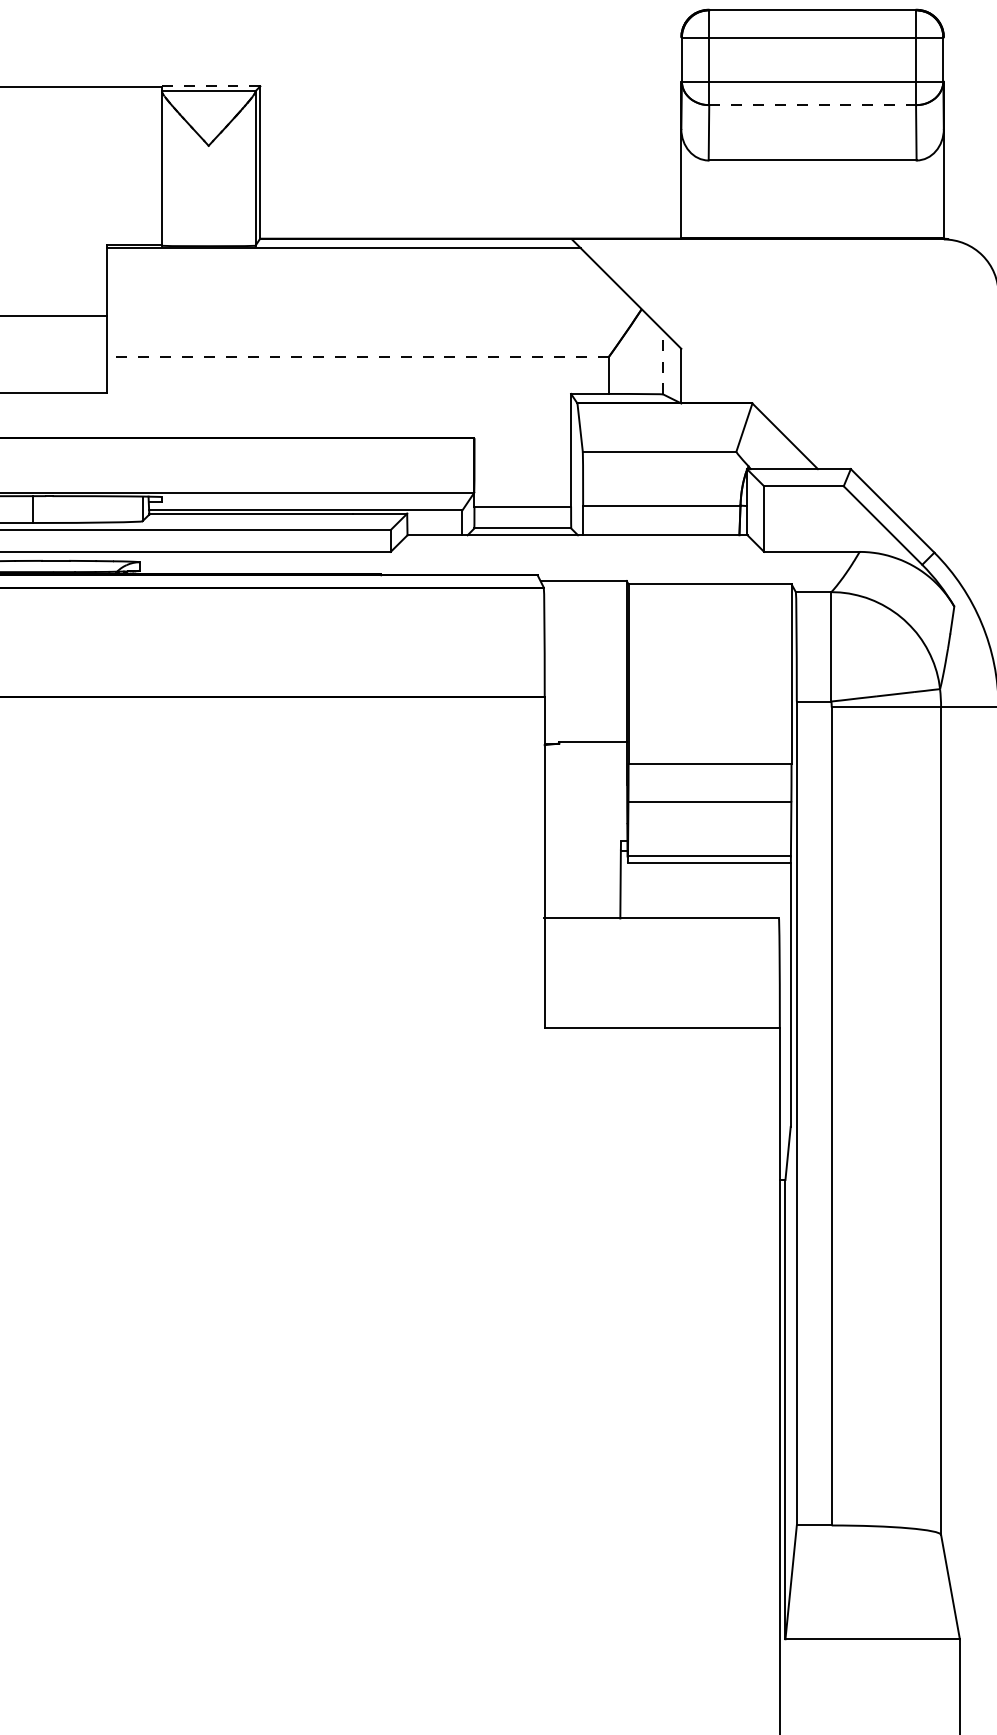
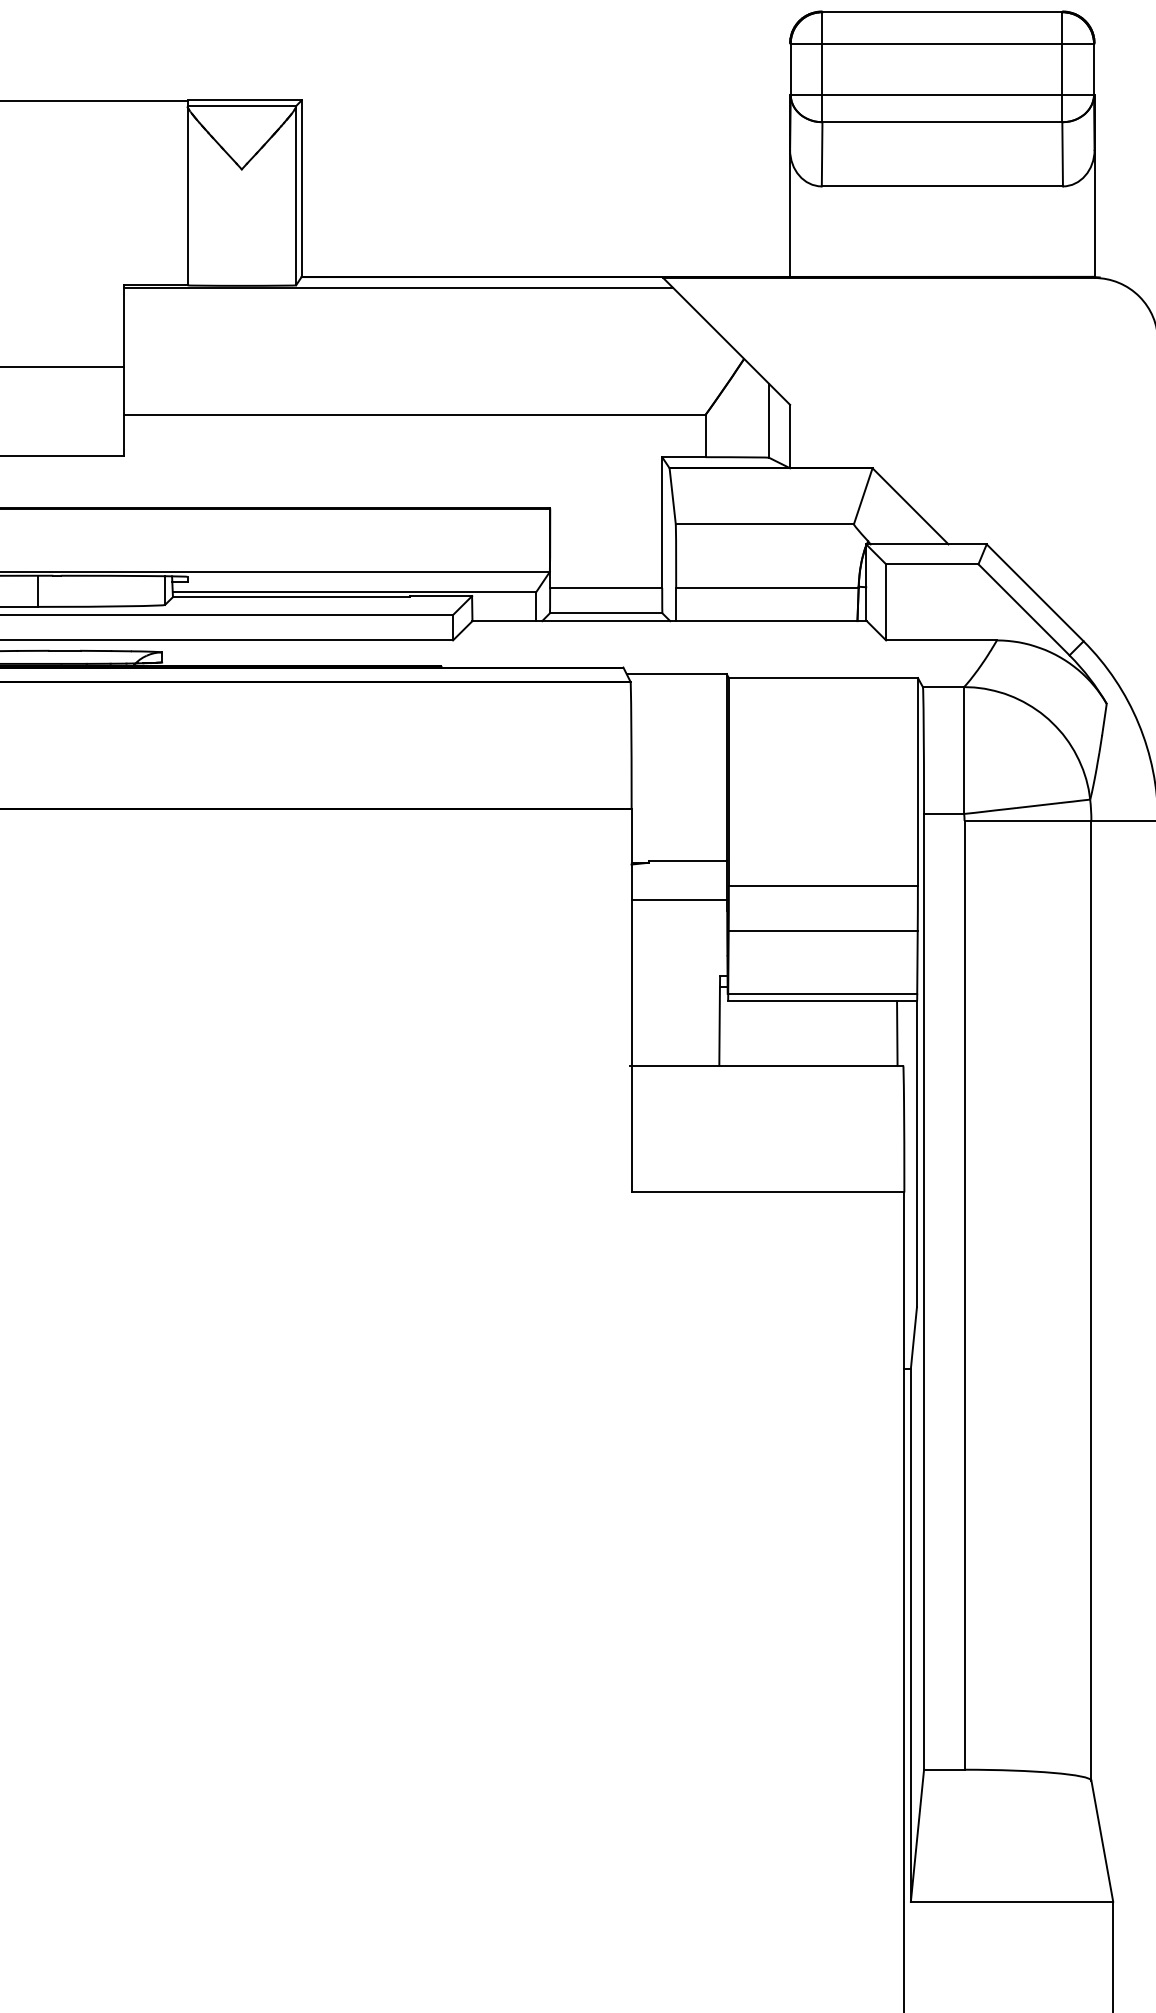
line: (210, 86) -> (244, 100), dashed -> solid
line: (812, 105) -> (942, 122), dashed -> solid
line: (357, 357) -> (414, 414), dashed -> solid
line: (663, 362) -> (769, 420), dashed -> solid
line: (586, 775) -> (679, 899), added
line: (773, 890) -> (897, 1033), added

